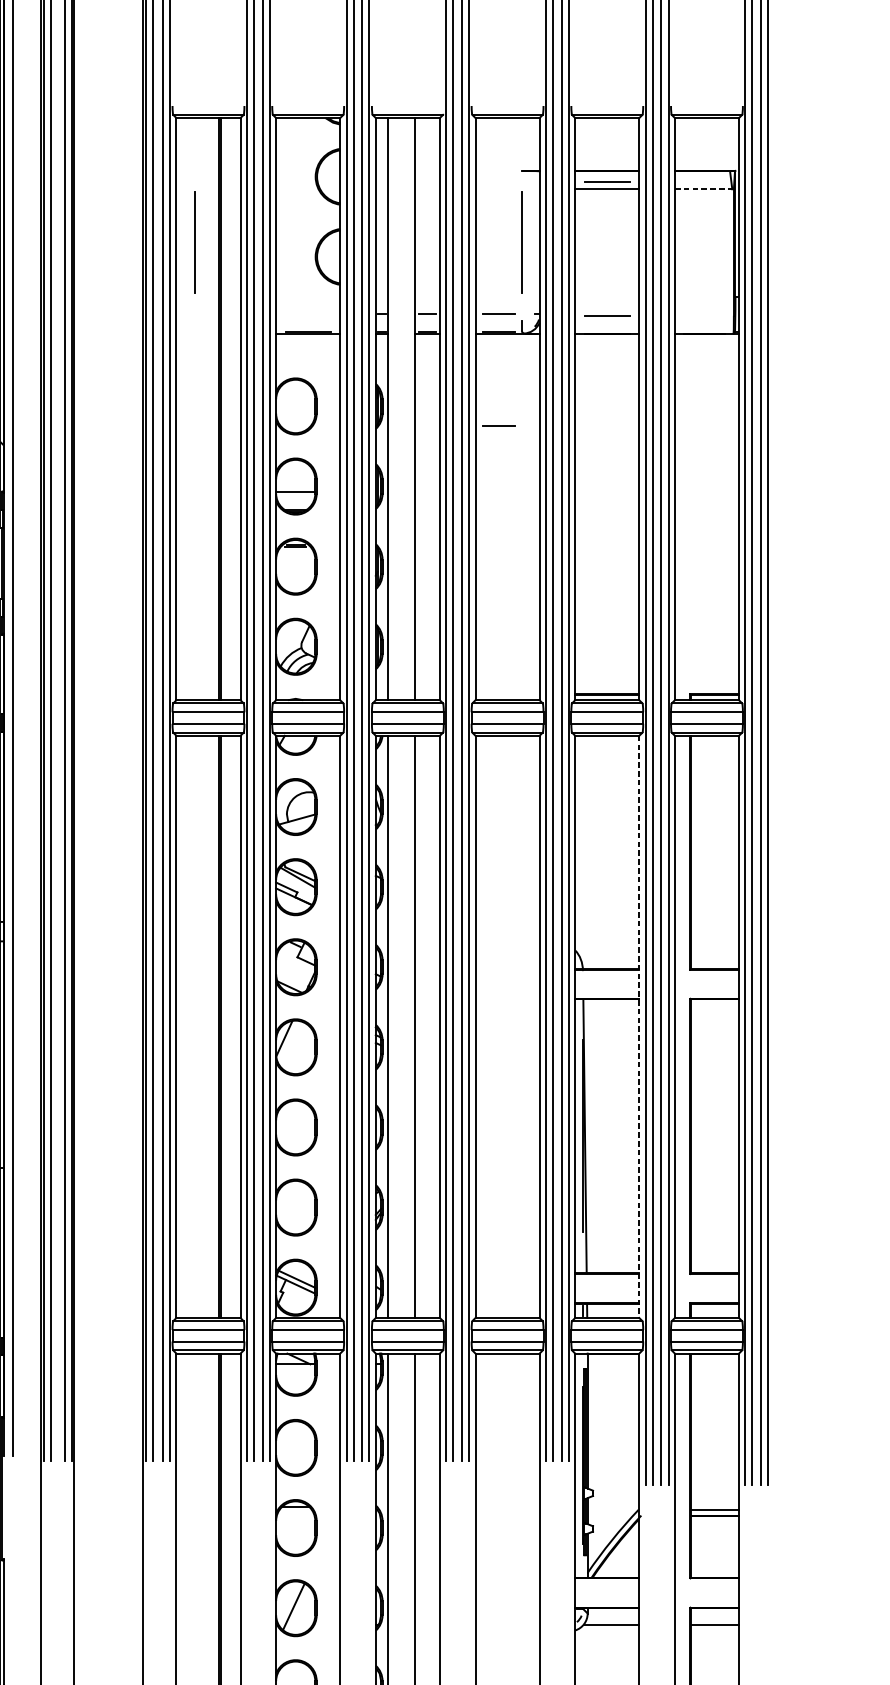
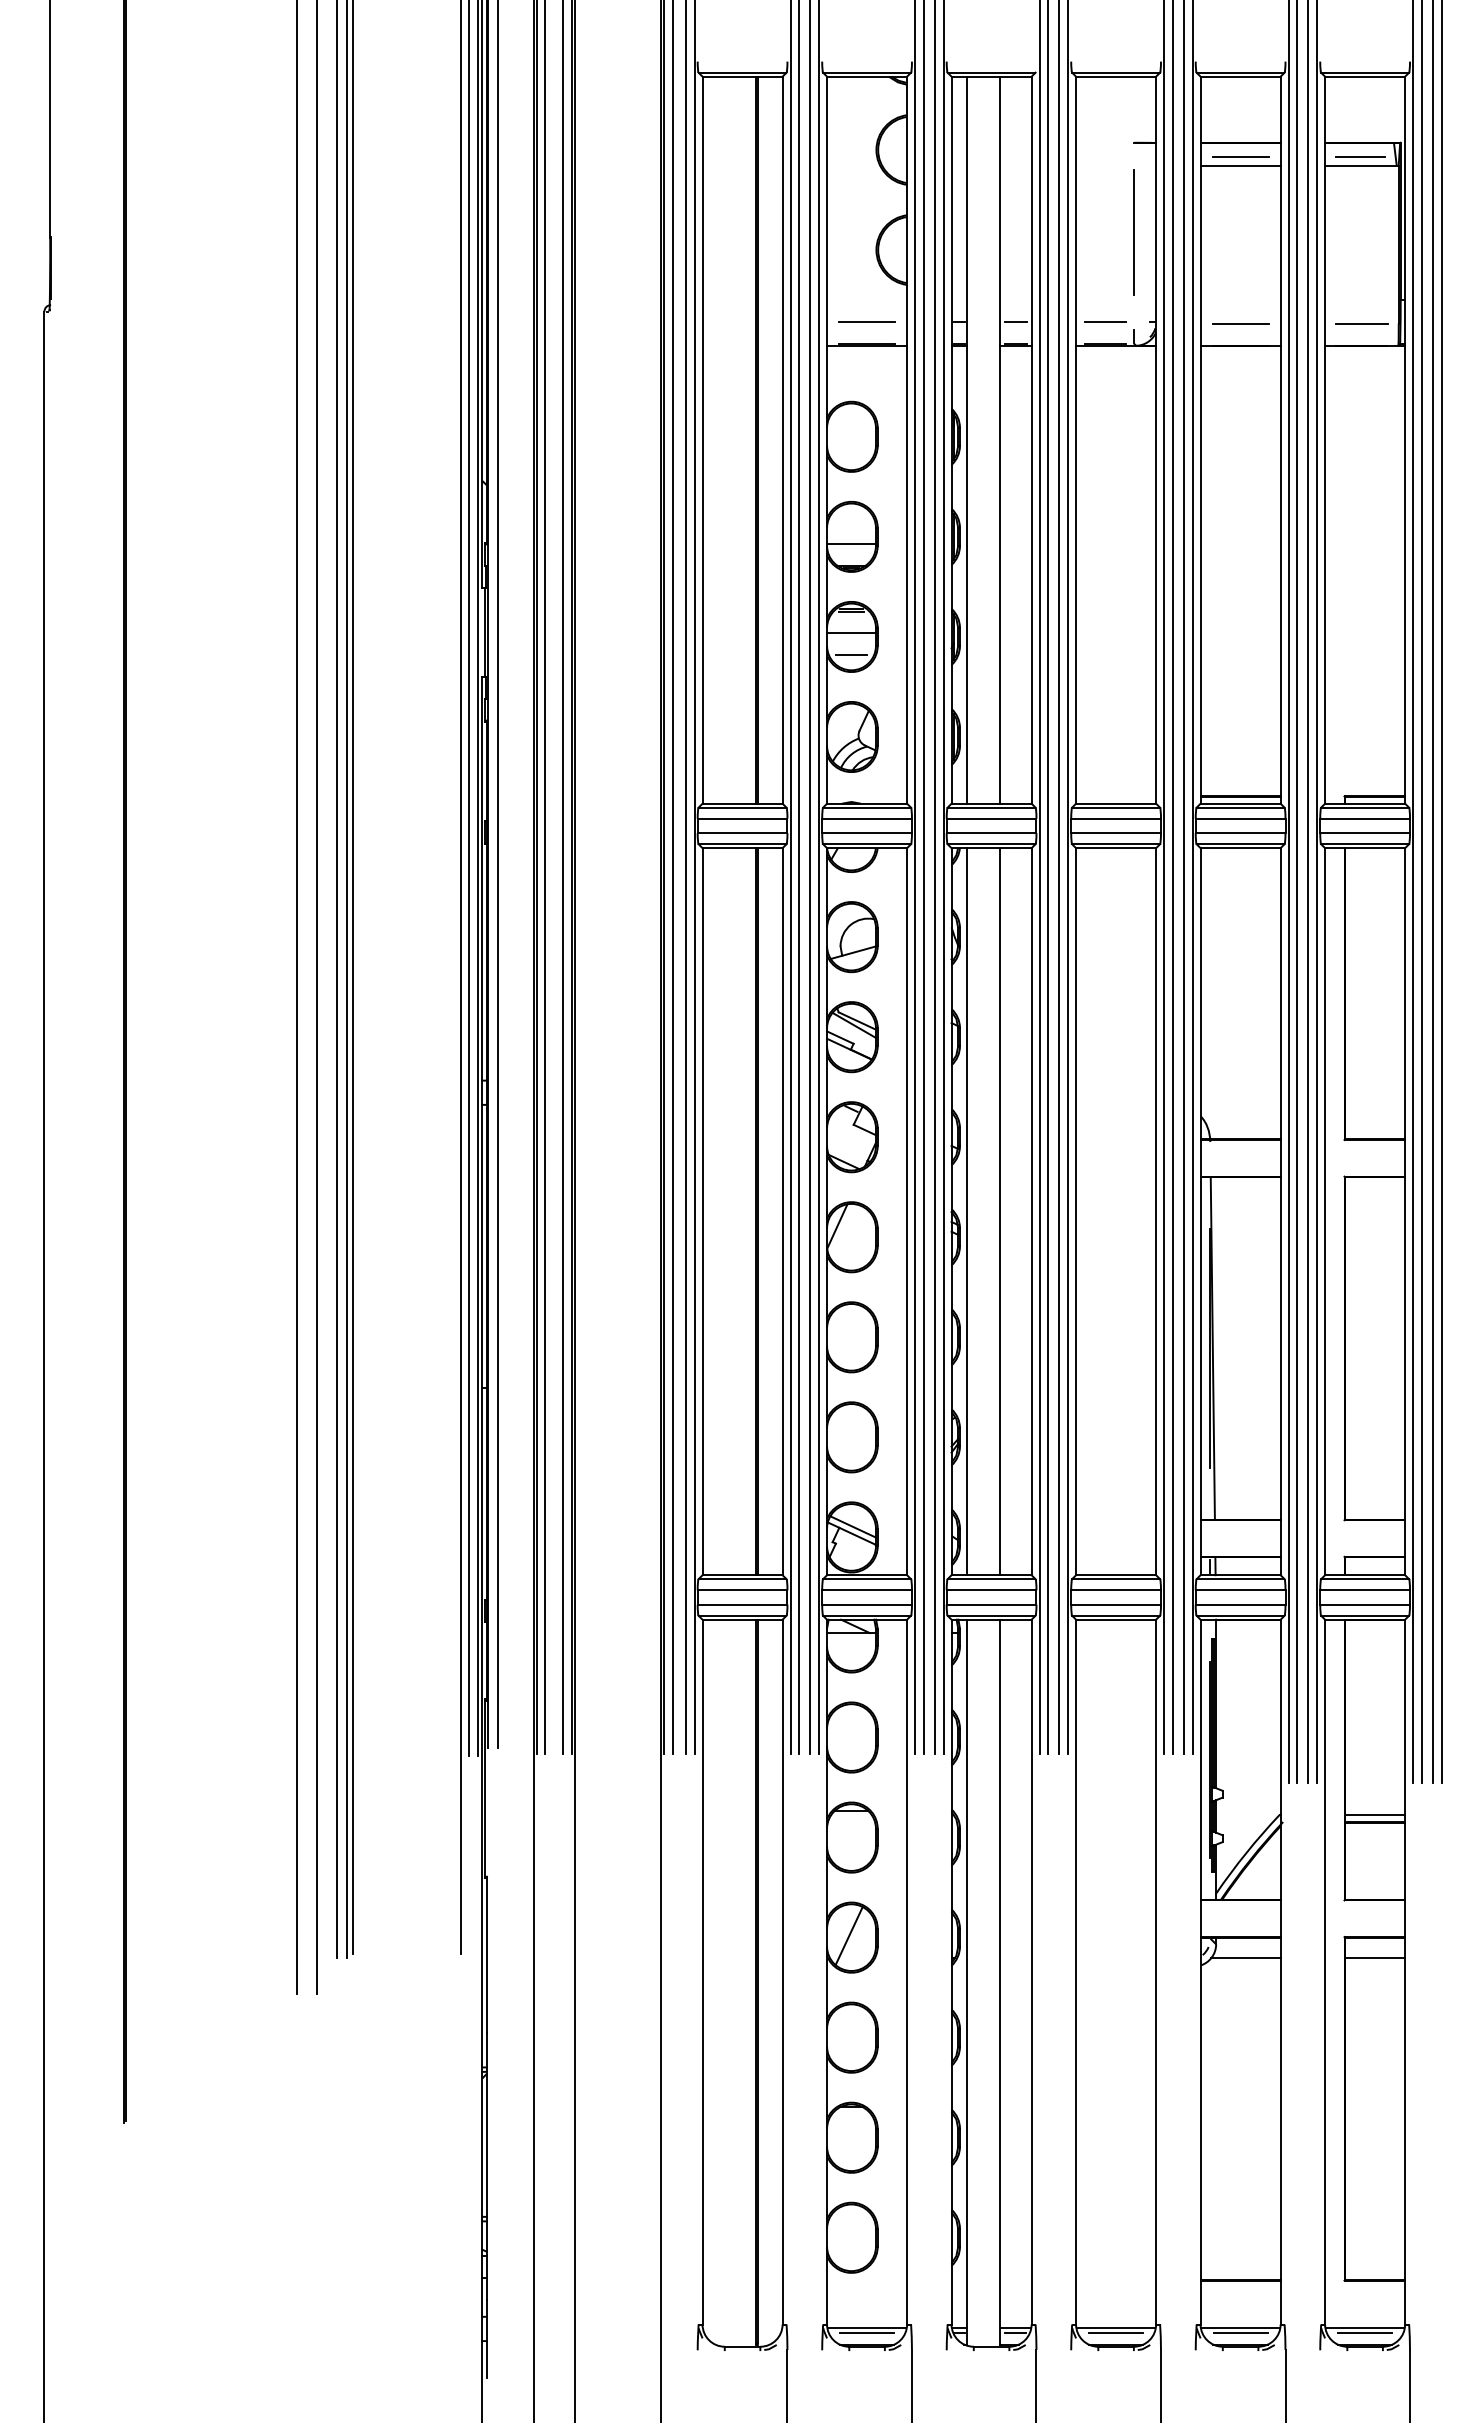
line: (703, 182) -> (1360, 156), added
line: (703, 189) -> (1360, 165), dashed -> solid
line: (194, 242) -> (724, 232), removed
line: (307, 314) -> (866, 321), added
line: (704, 315) -> (1361, 323), added
line: (499, 426) -> (1105, 461), removed
line: (295, 563) -> (851, 632), added
line: (295, 580) -> (851, 654), added
line: (639, 1026) -> (1280, 1211), dashed -> solid

